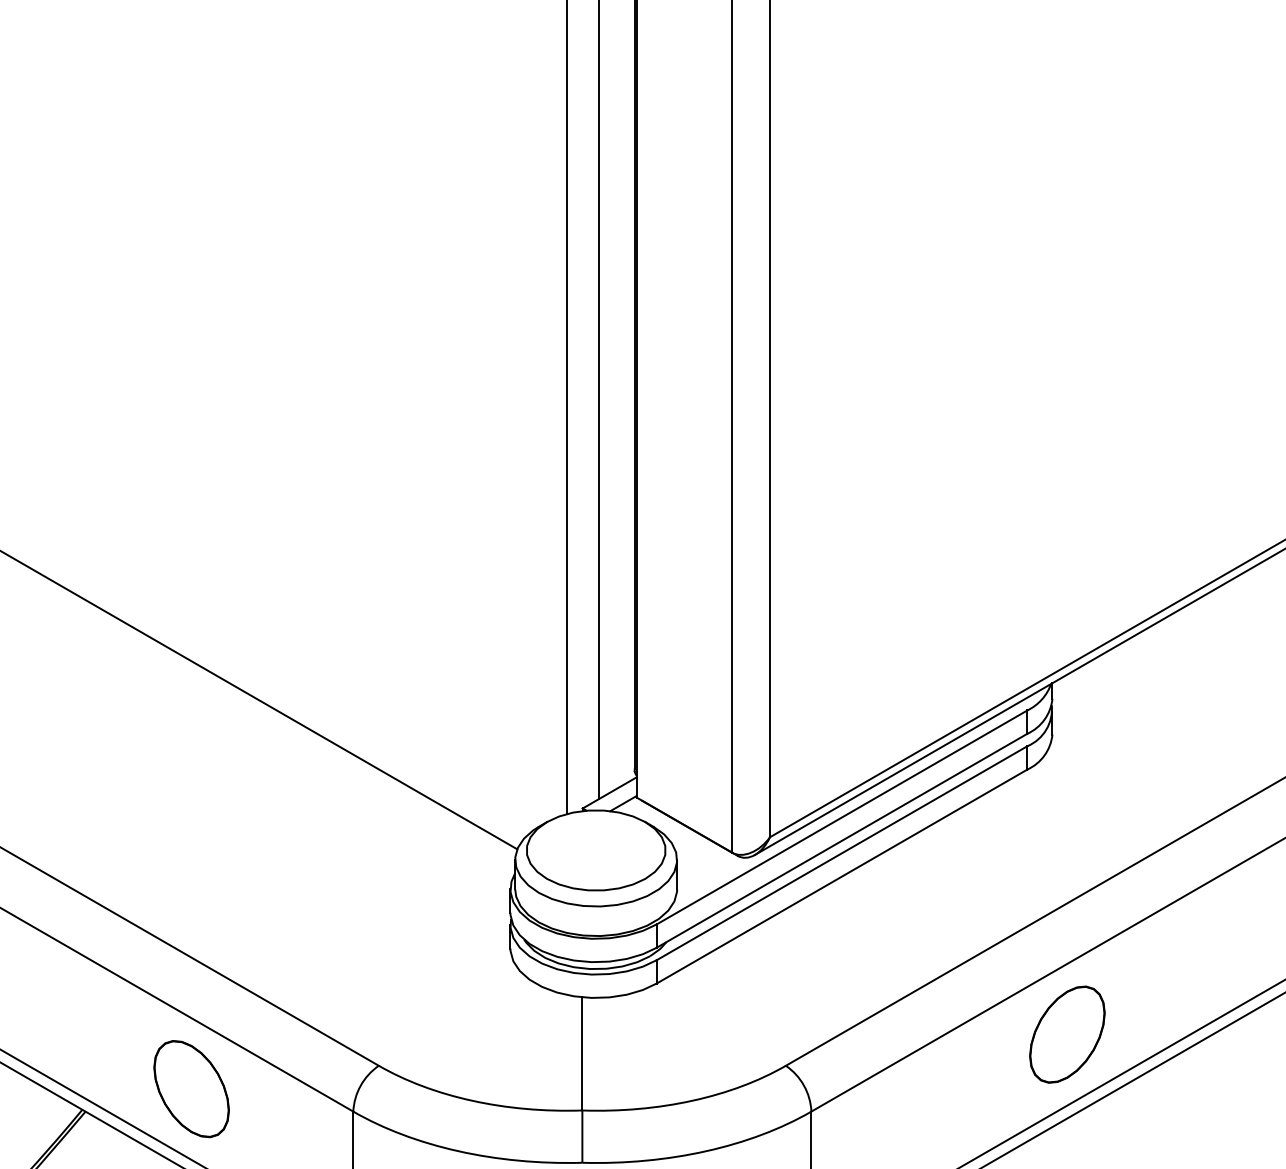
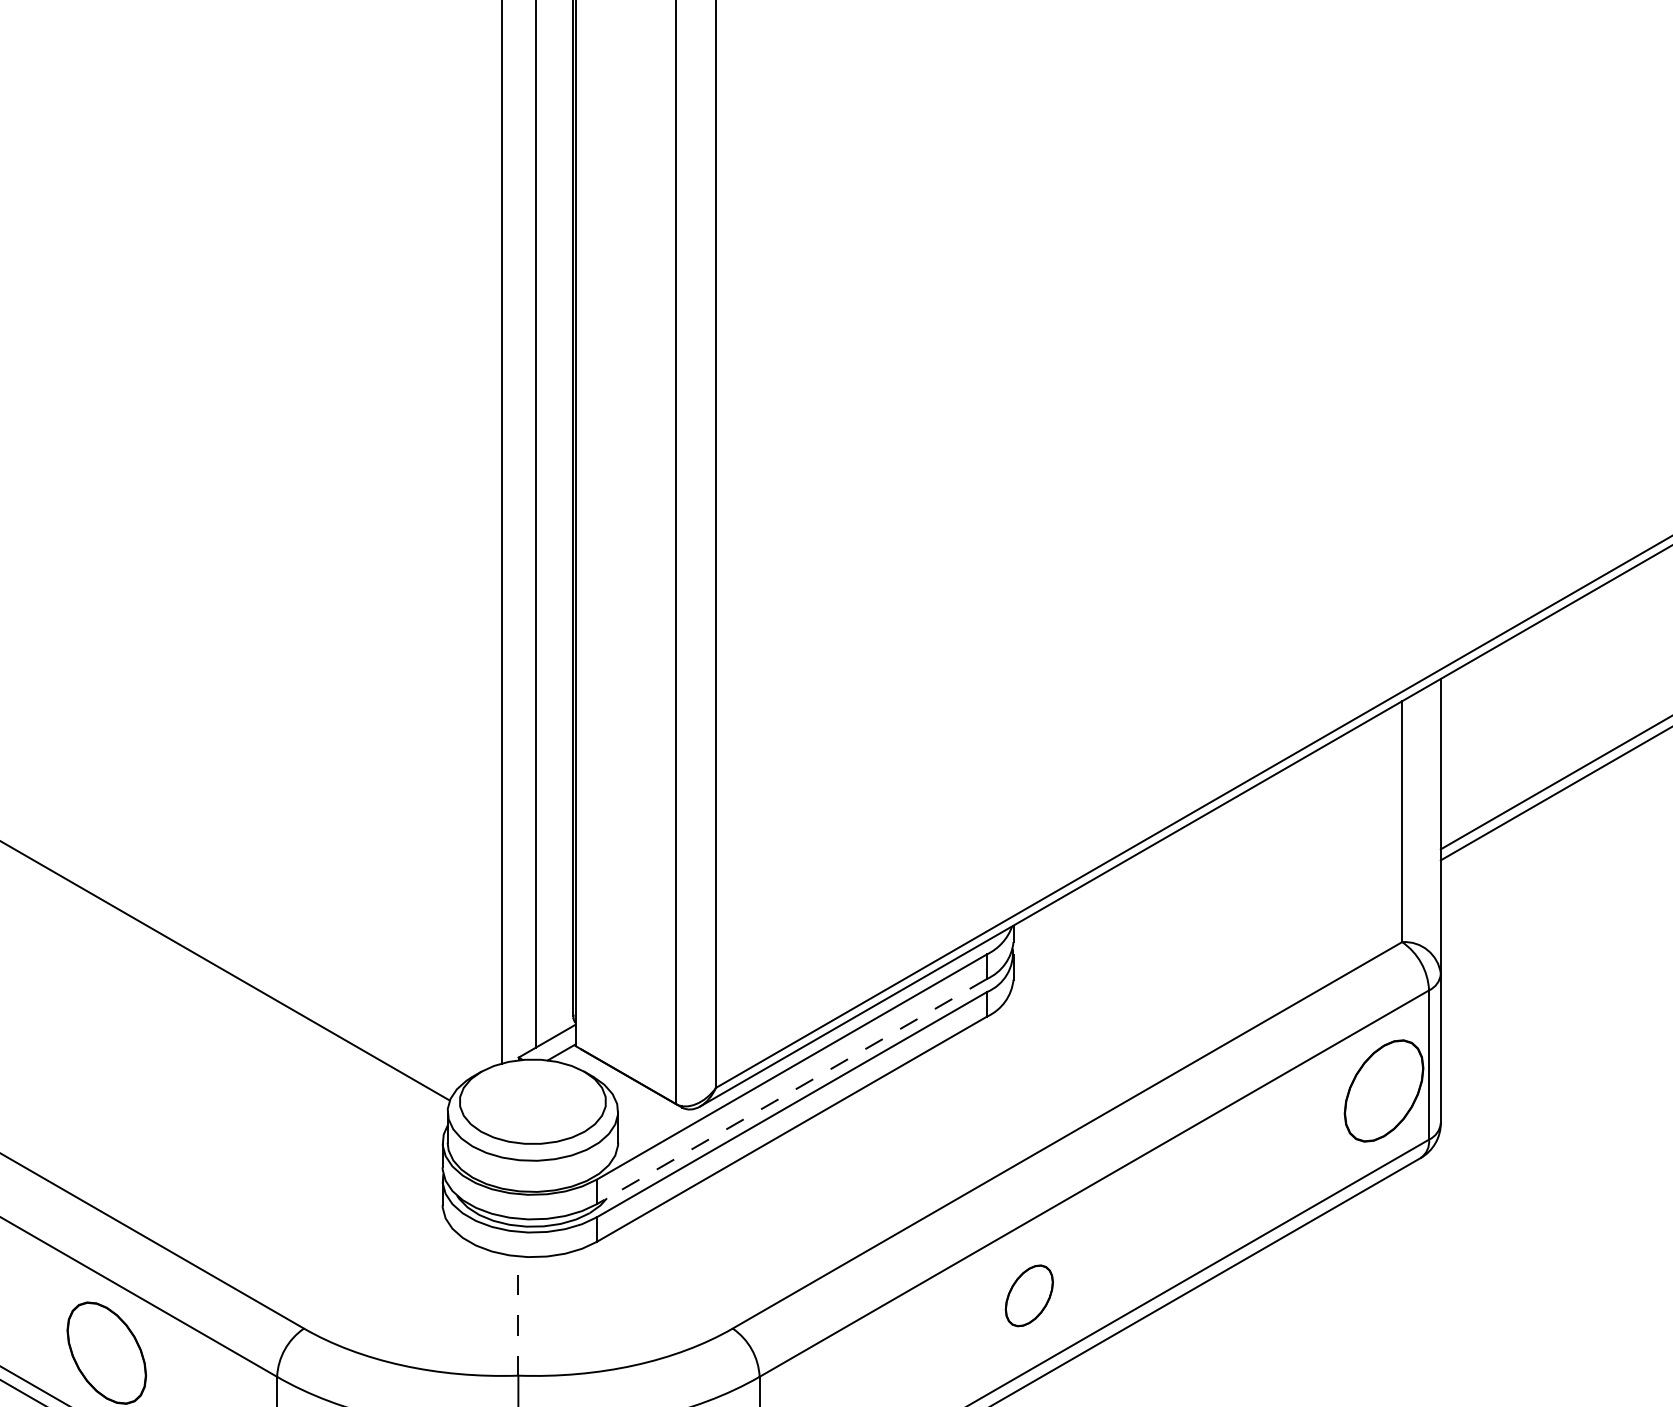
line: (841, 840) -> (791, 1091), solid -> dashed
part: (1067, 1034) -> (1029, 1295), size x0.6
line: (582, 1054) -> (518, 1316), solid -> dashed

